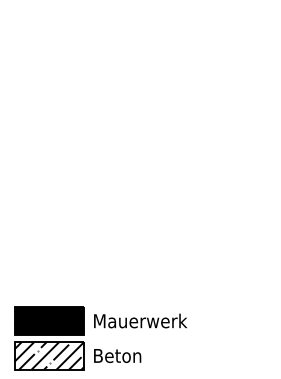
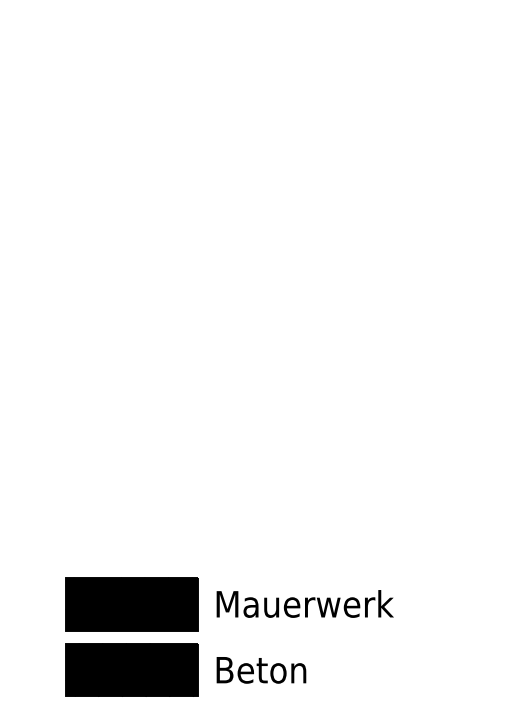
fill: (49, 355) -> (132, 669), added

